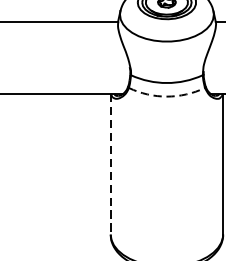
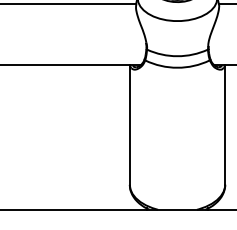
arc: (166, 96) -> (177, 67), dashed -> solid
line: (110, 164) -> (129, 125), dashed -> solid

